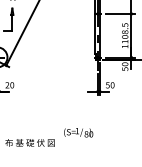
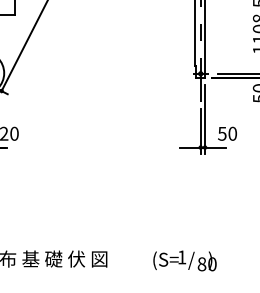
text: (78, 132) -> (184, 260), moved

